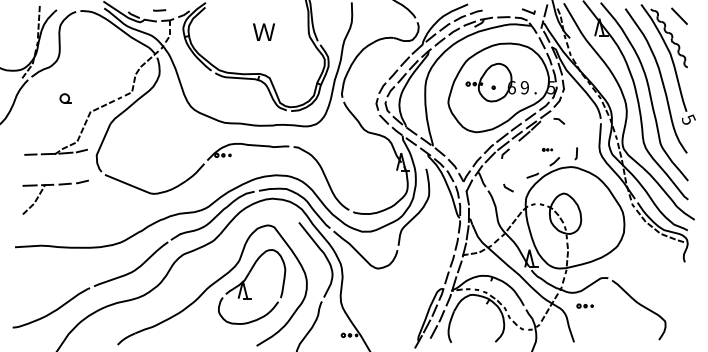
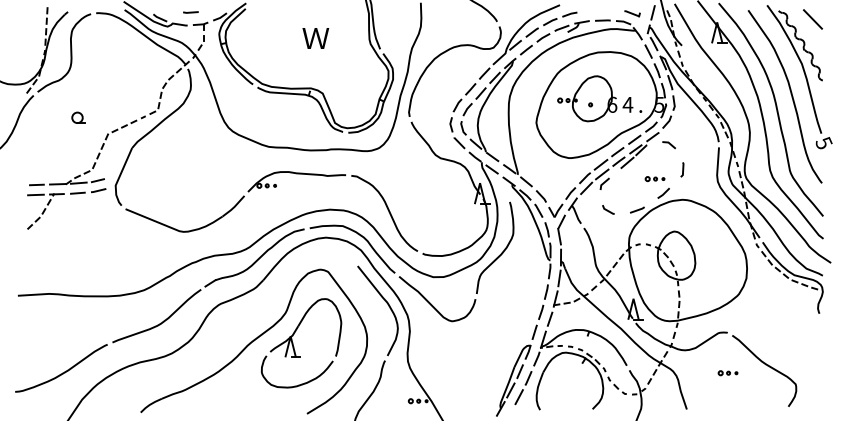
text: (524, 87) -> (627, 104), 9 -> 4
part: (547, 150) -> (654, 179), size x1.67
line: (576, 153) -> (682, 169), moved
part: (53, 185) -> (64, 194), moved
line: (507, 187) -> (607, 209), moved
part: (584, 306) -> (727, 373), moved

